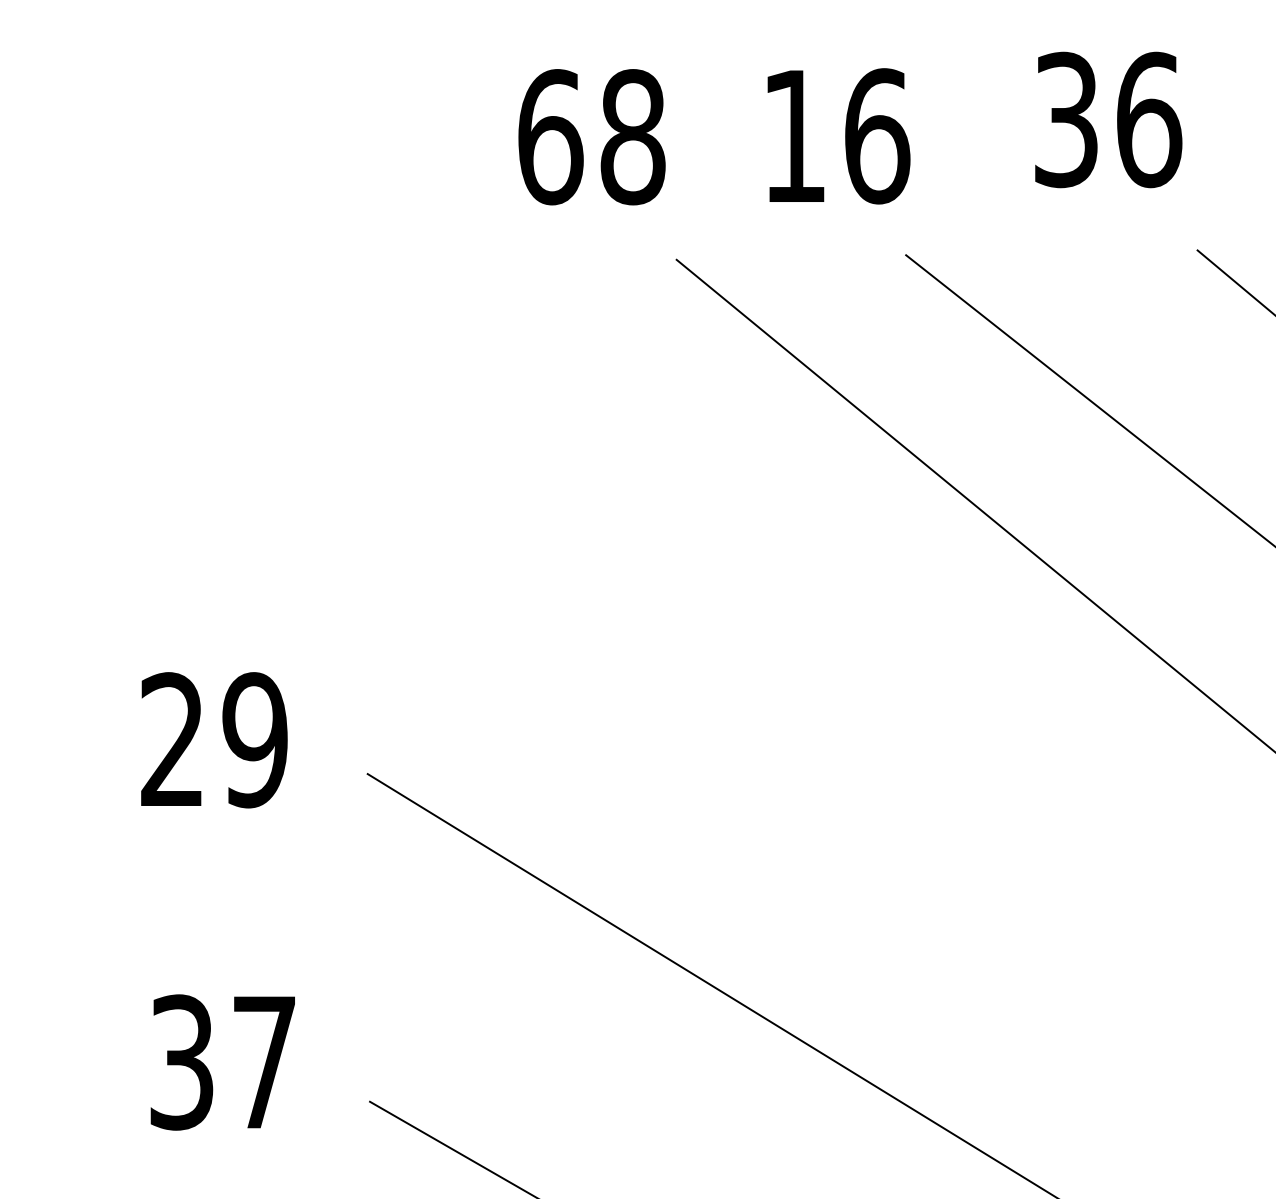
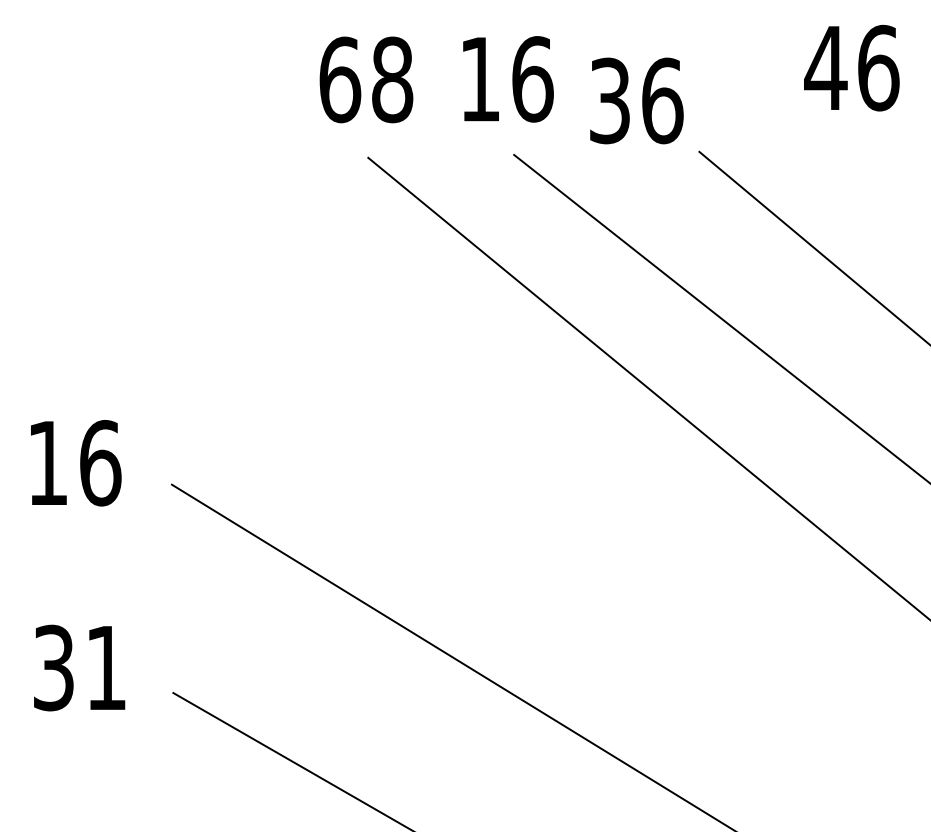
text: (1108, 119) -> (636, 100), moved
text: (592, 136) -> (366, 79), moved
text: (839, 136) -> (508, 79), moved
text: (214, 739) -> (74, 462), 29 -> 16
text: (264, 1061) -> (106, 667), 37 -> 31

